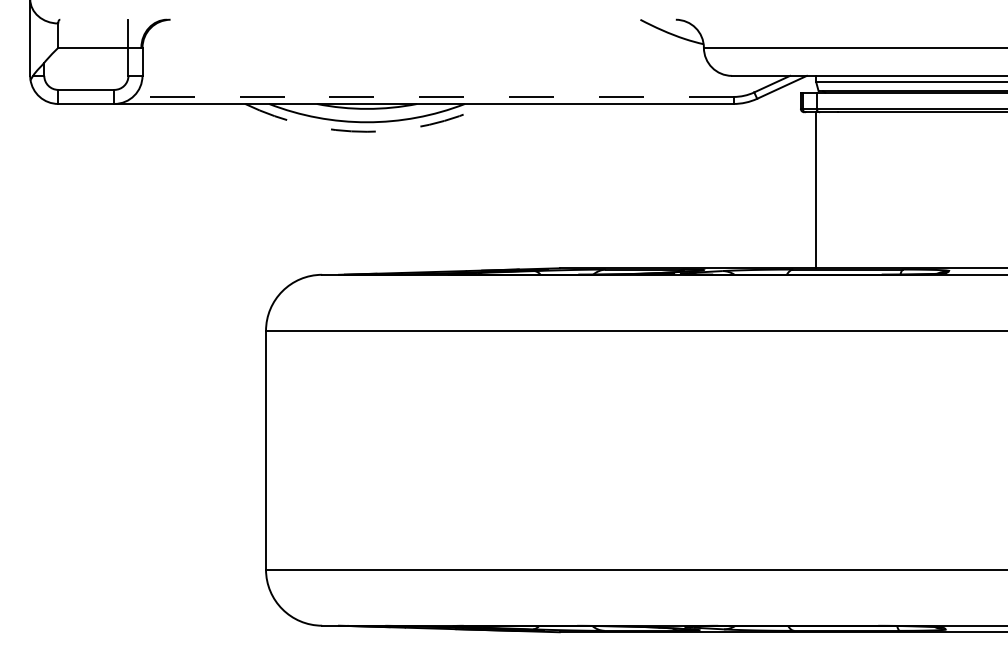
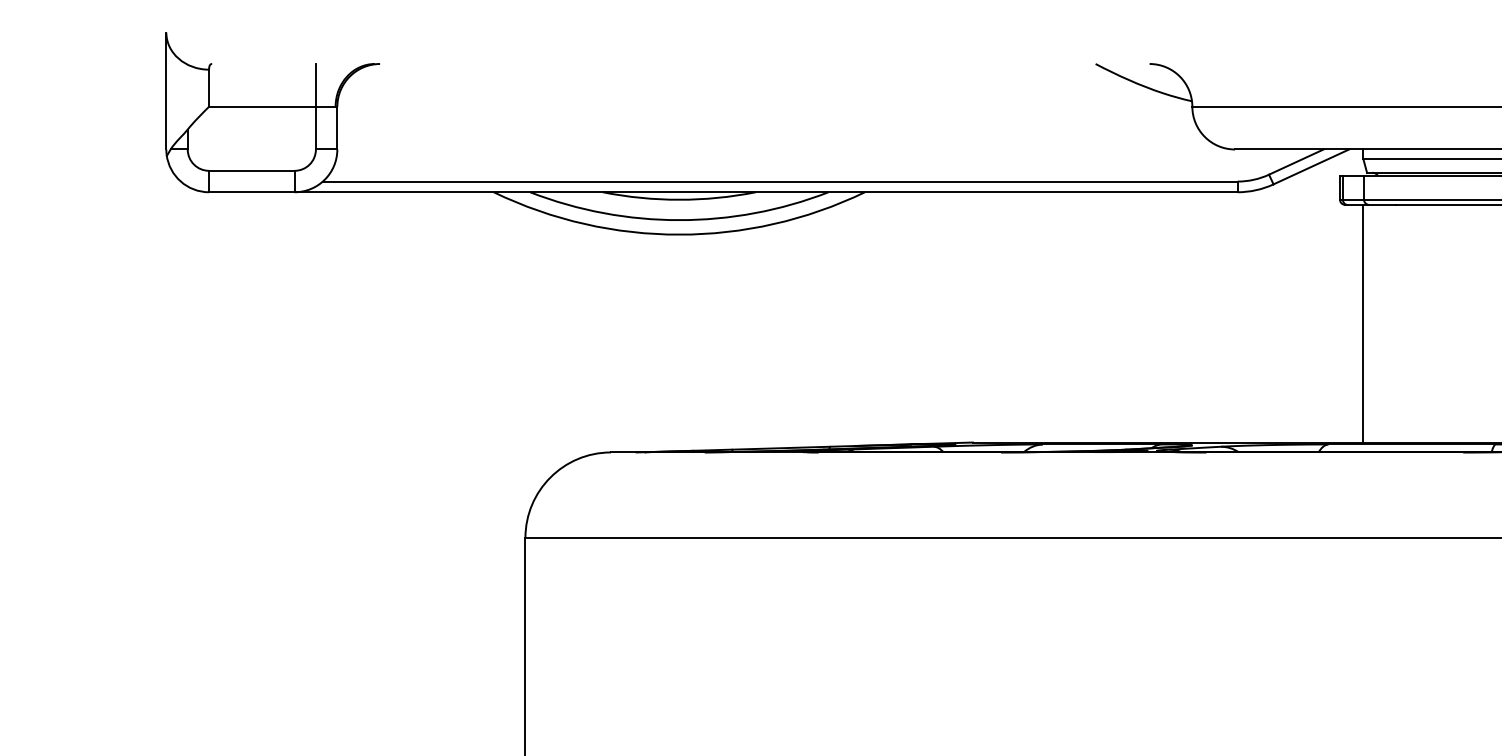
line: (432, 96) -> (778, 180), dashed -> solid
arc: (367, 131) -> (679, 234), dashed -> solid

